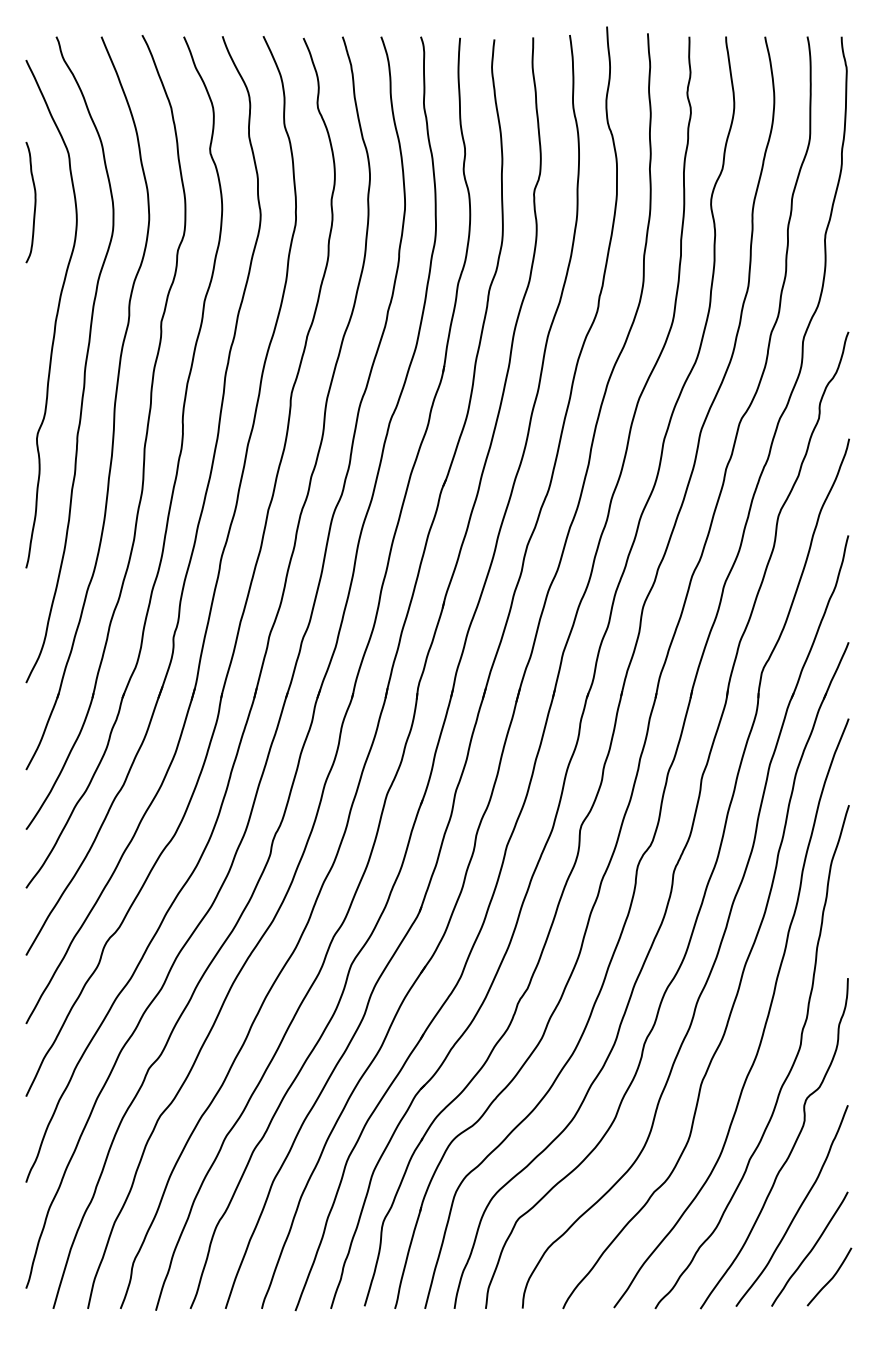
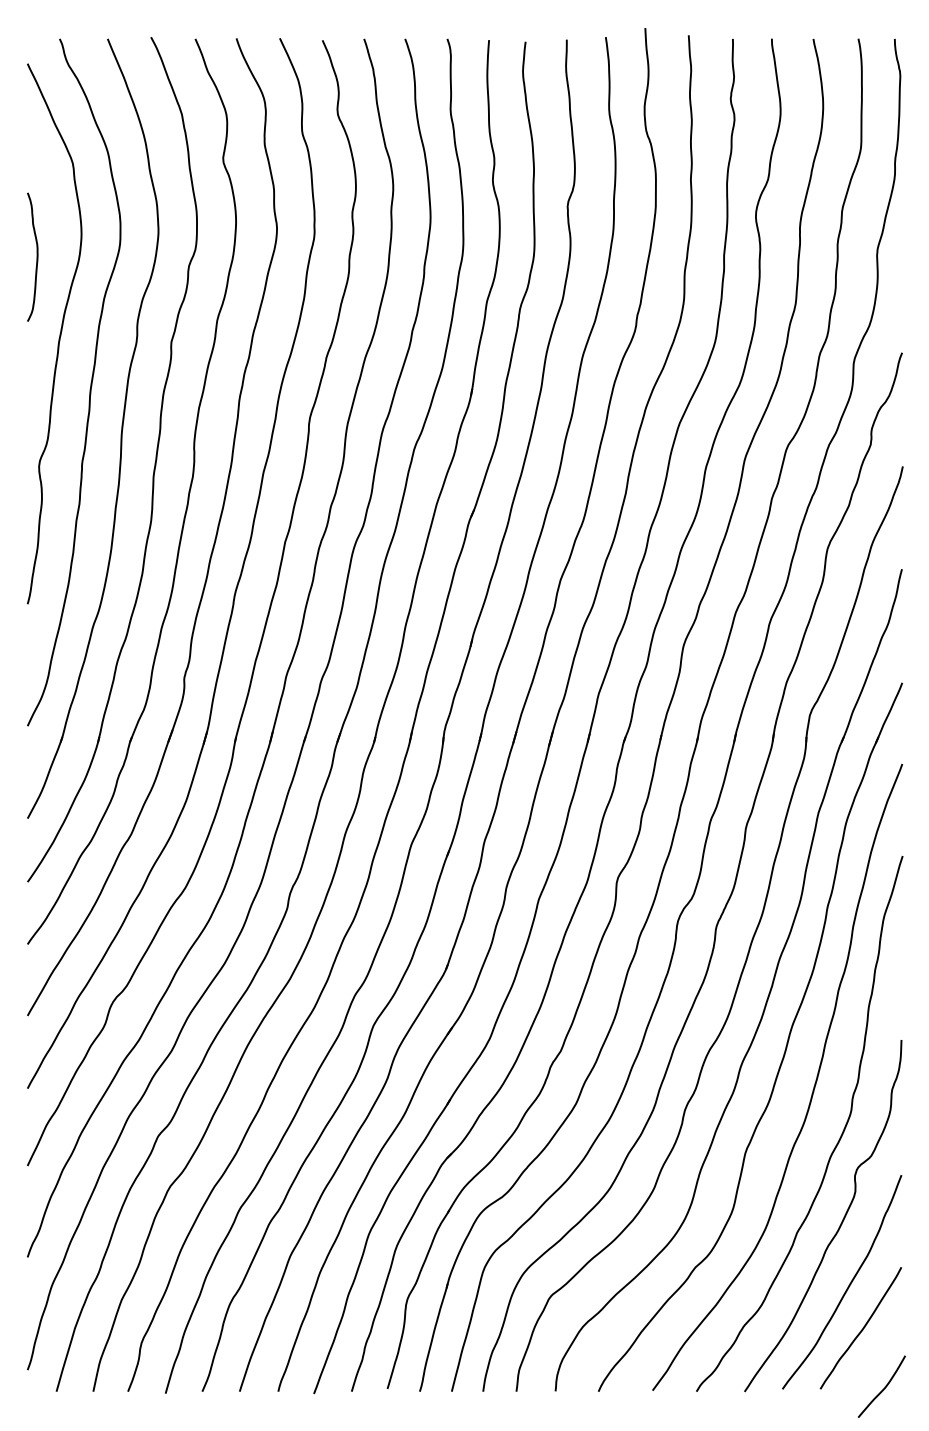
curve: (34, 201) -> (36, 256), moved
curve: (831, 1278) -> (883, 1388), moved

